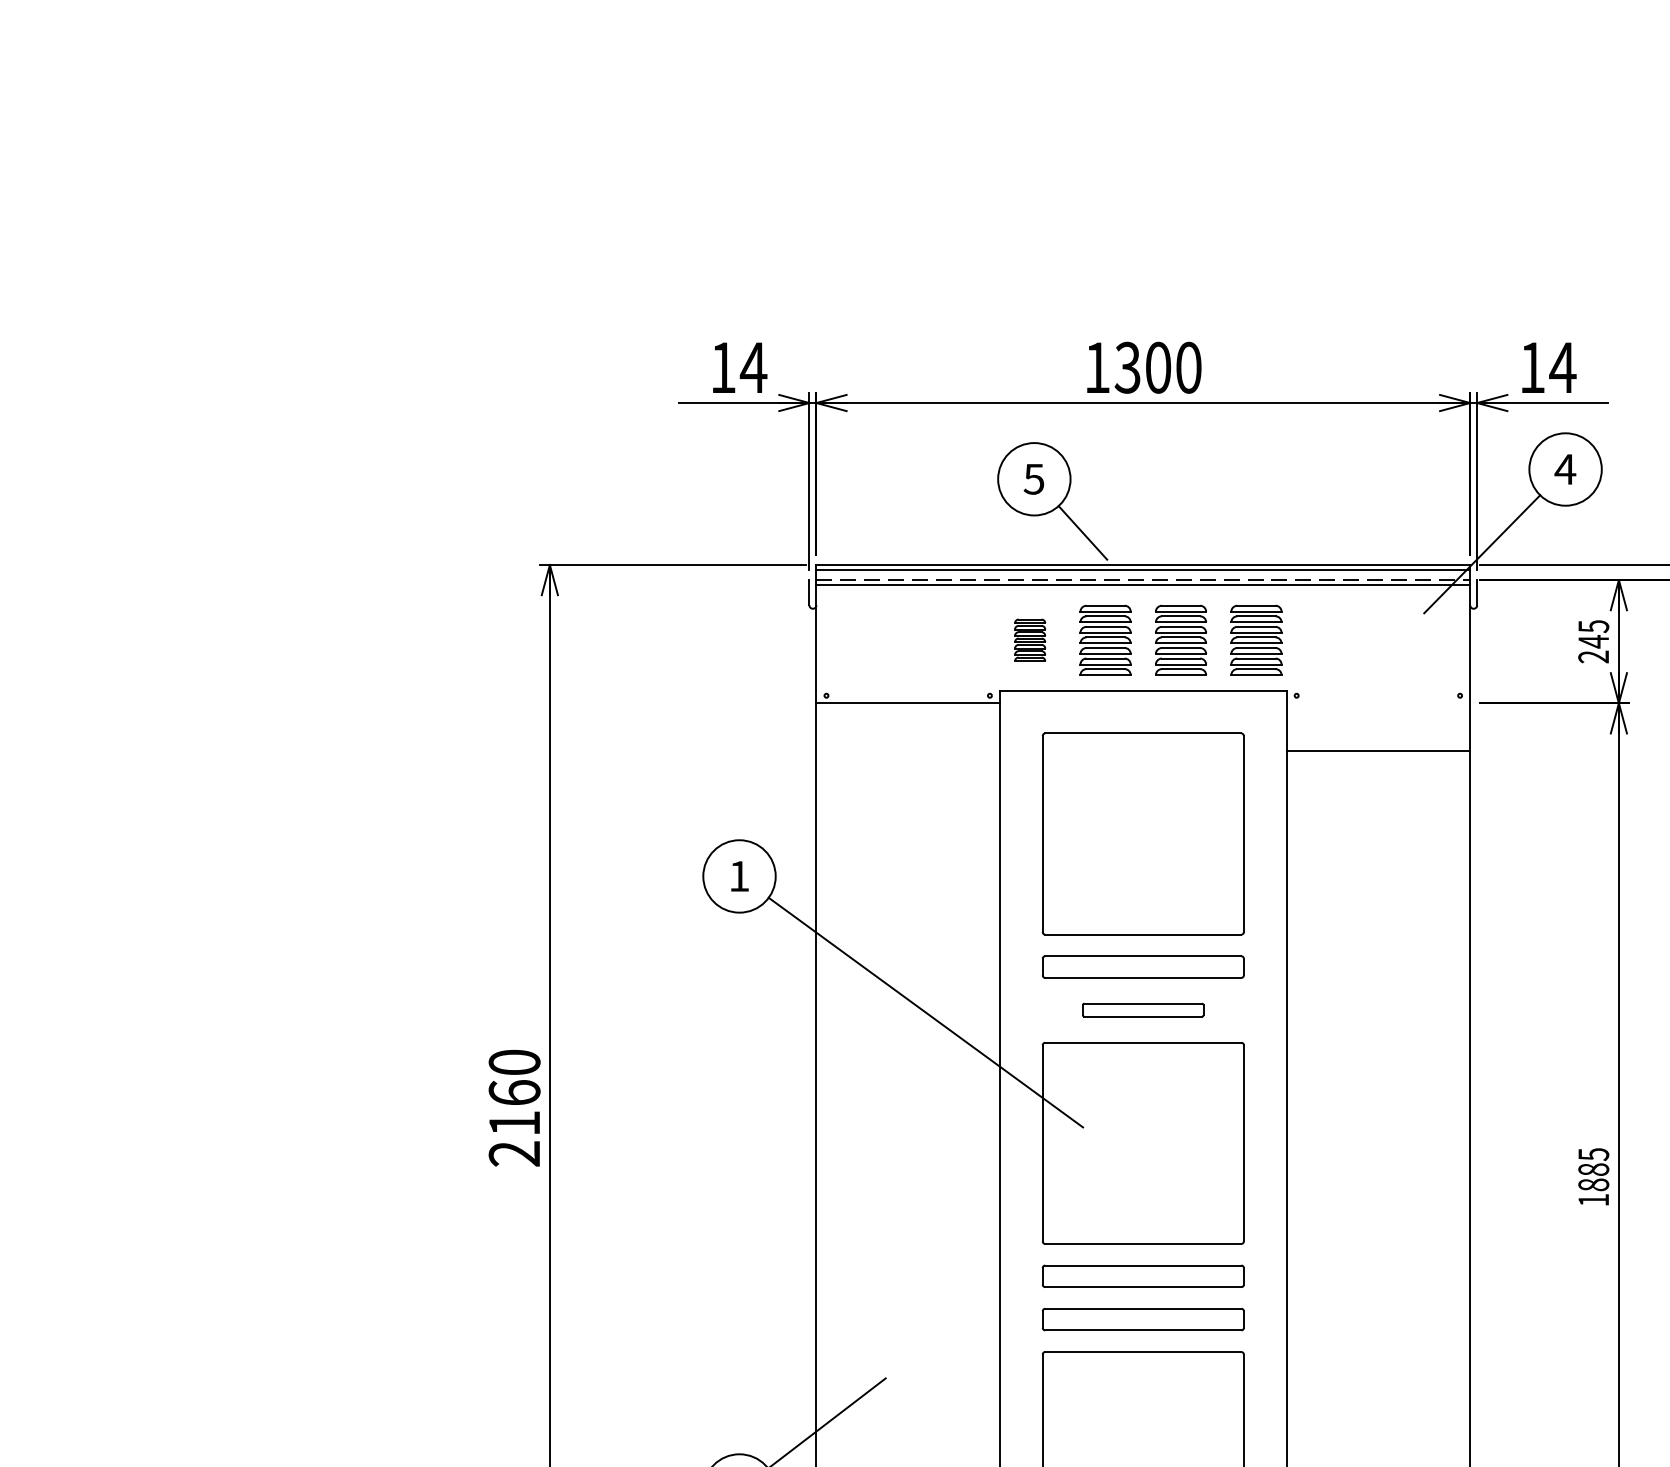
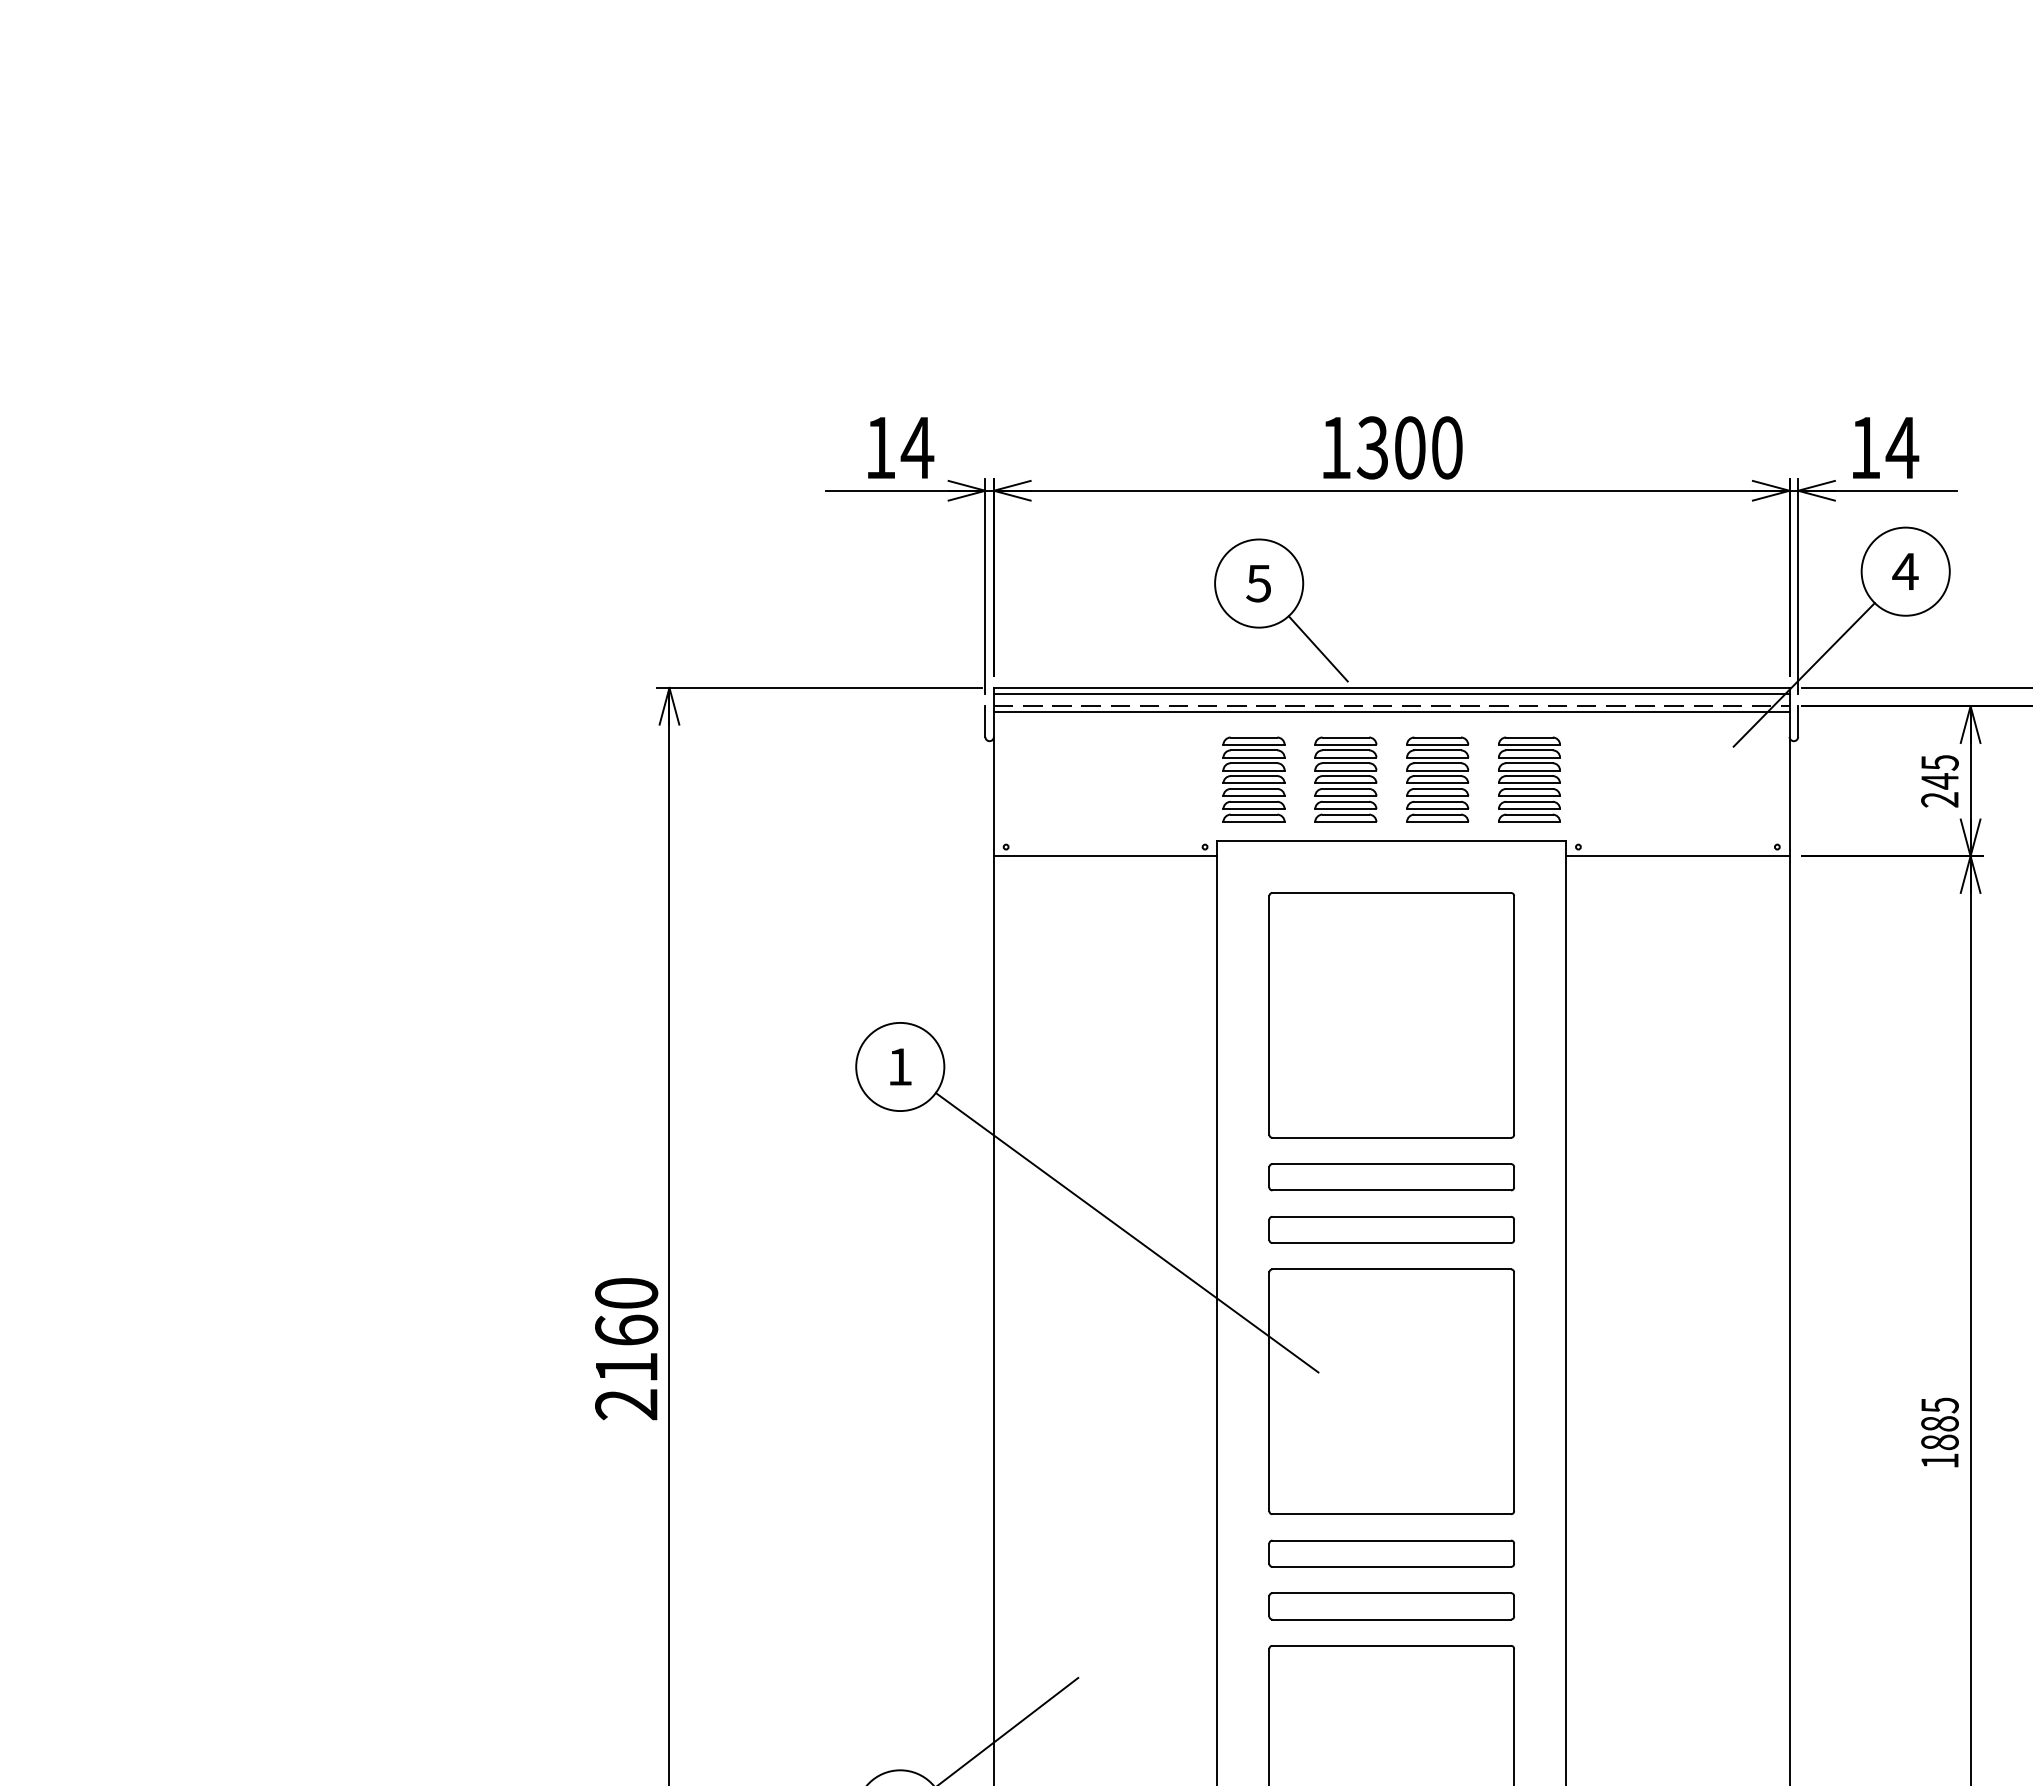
part: (1029, 640) -> (1253, 779), size x1.67
line: (1378, 751) -> (1677, 856), moved
part: (1143, 1009) -> (1391, 1229), size x1.67

